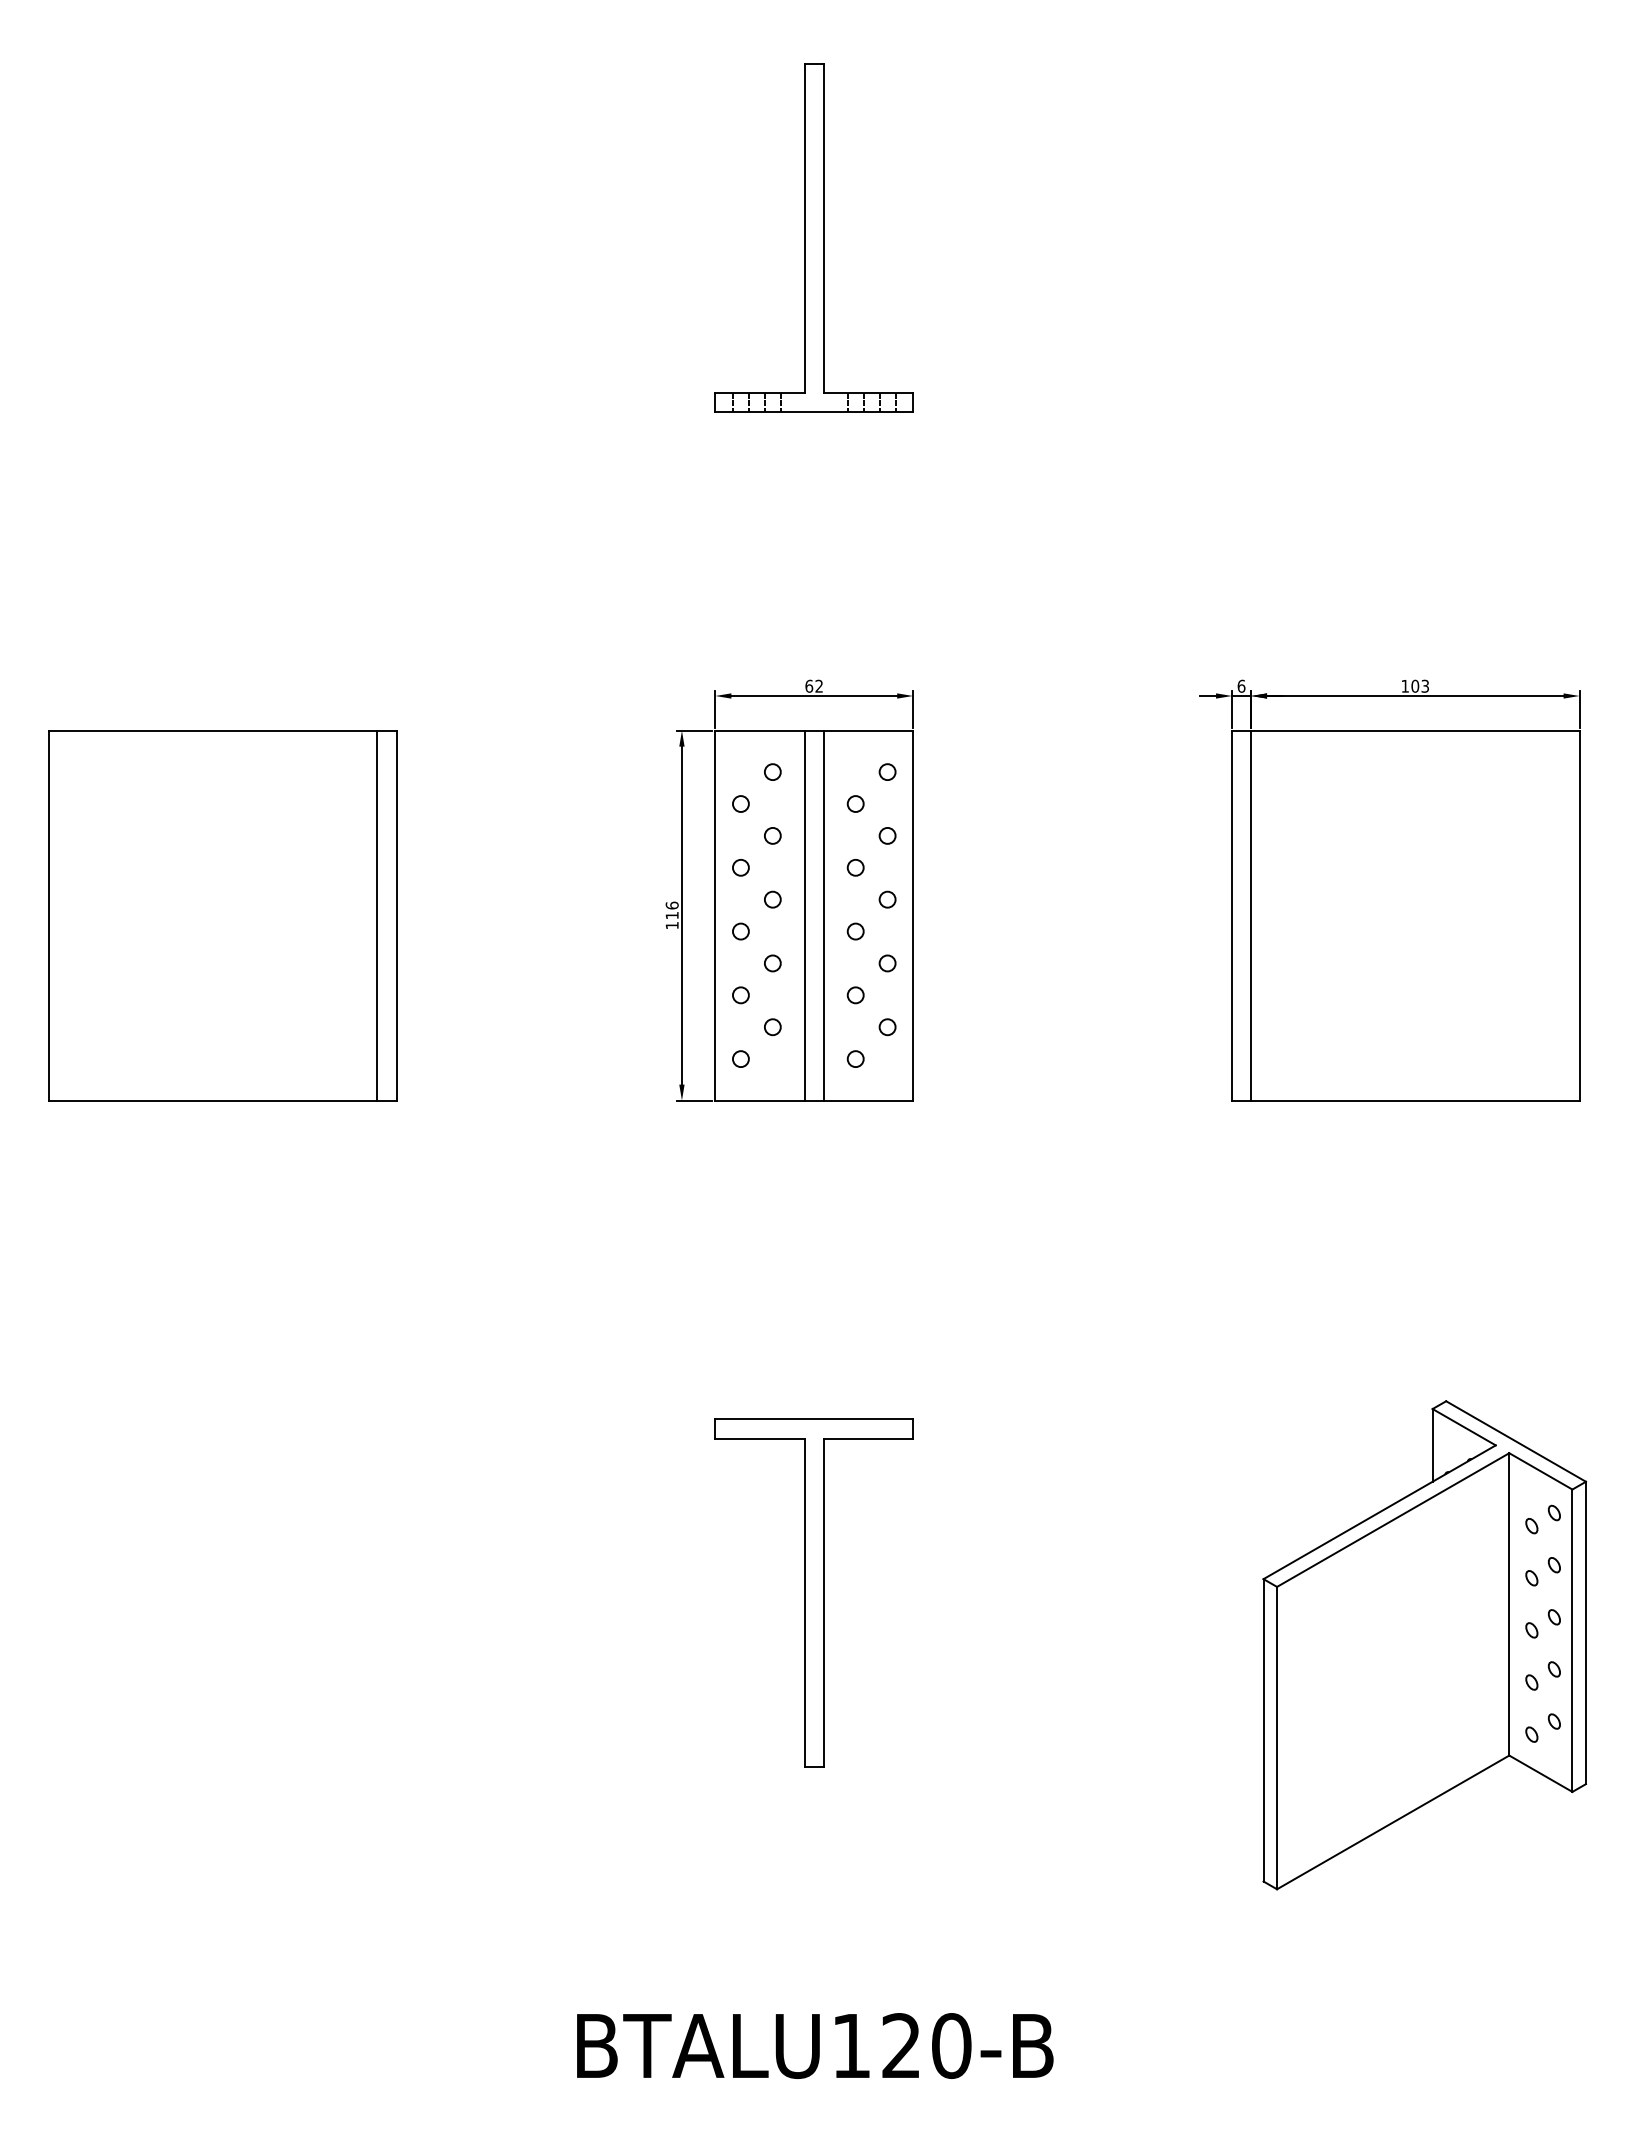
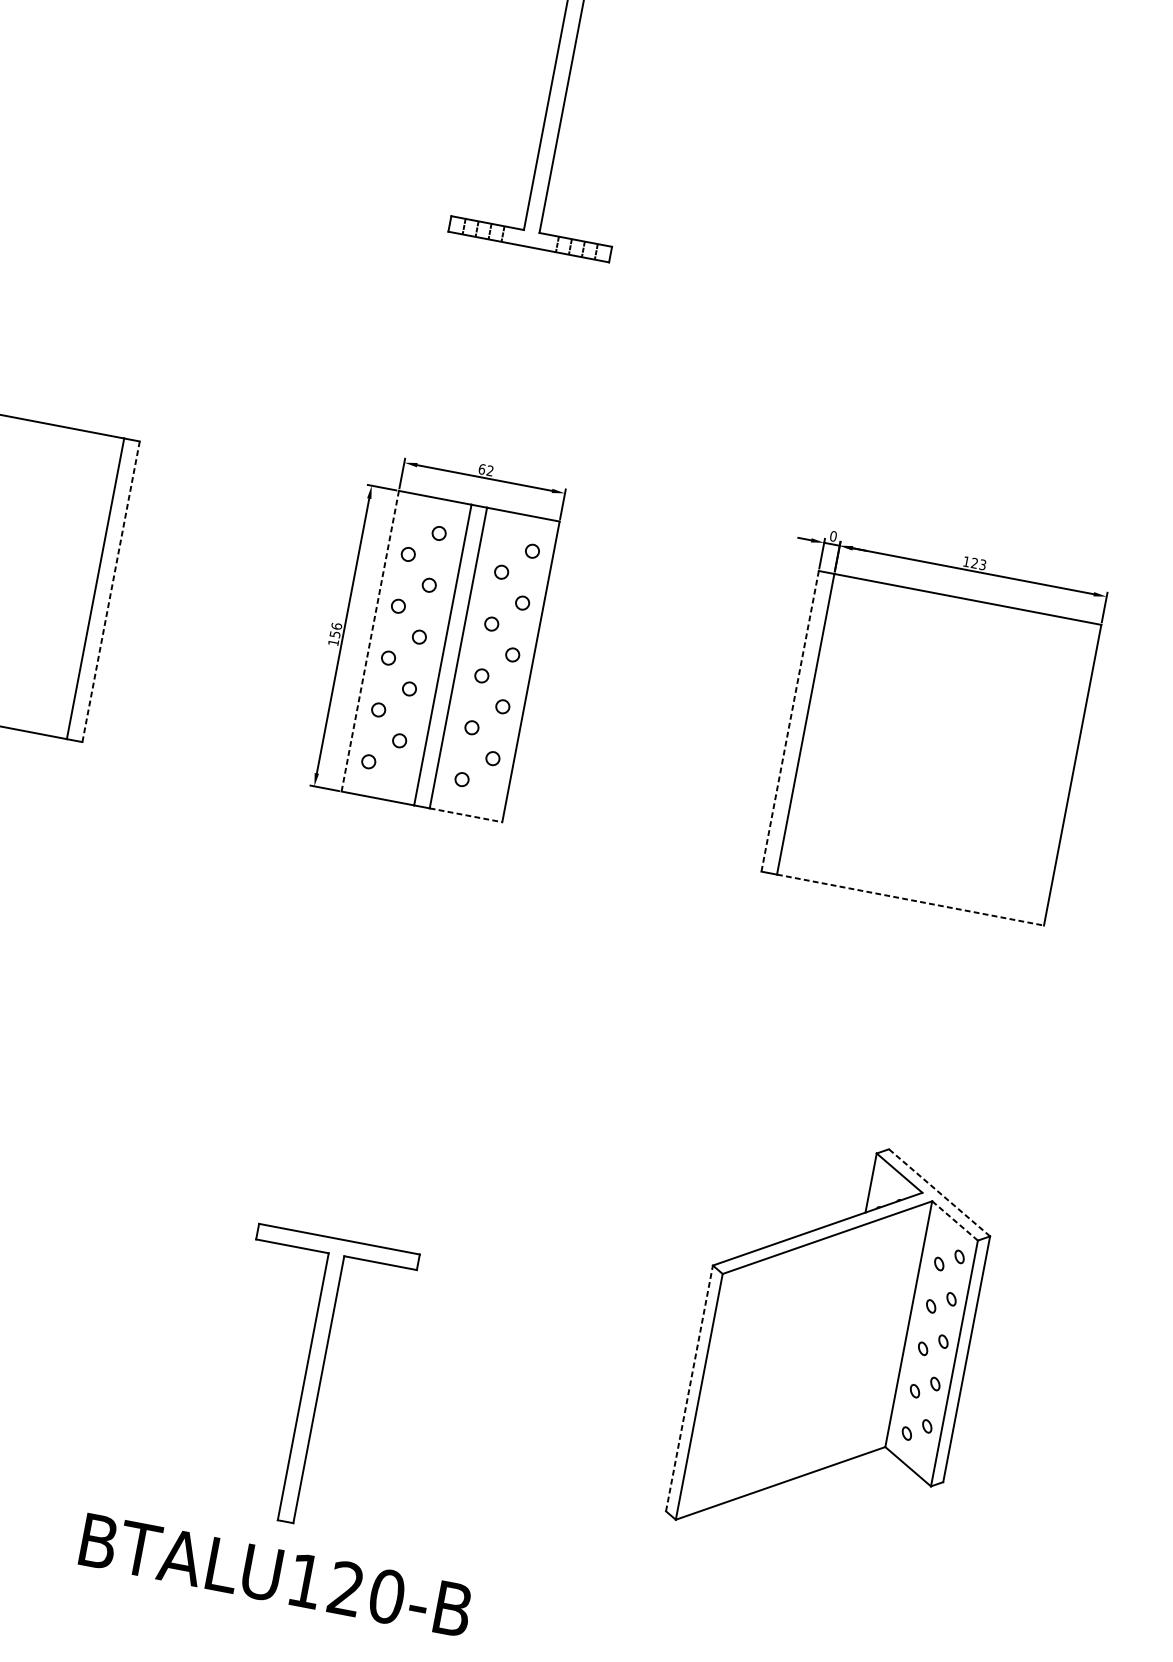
text: (1241, 685) -> (833, 535), 6 -> 0
text: (1415, 685) -> (975, 562), 103 -> 123
line: (396, 915) -> (111, 591), solid -> dashed
text: (671, 915) -> (334, 634), 116 -> 156
line: (715, 915) -> (370, 641), solid -> dashed
line: (1231, 915) -> (789, 721), solid -> dashed
line: (868, 1100) -> (466, 815), solid -> dashed
line: (1415, 1100) -> (910, 900), solid -> dashed
line: (1516, 1441) -> (939, 1192), solid -> dashed
line: (1541, 1471) -> (955, 1221), solid -> dashed
part: (813, 1592) -> (312, 1379), moved
line: (1263, 1729) -> (689, 1387), solid -> dashed

